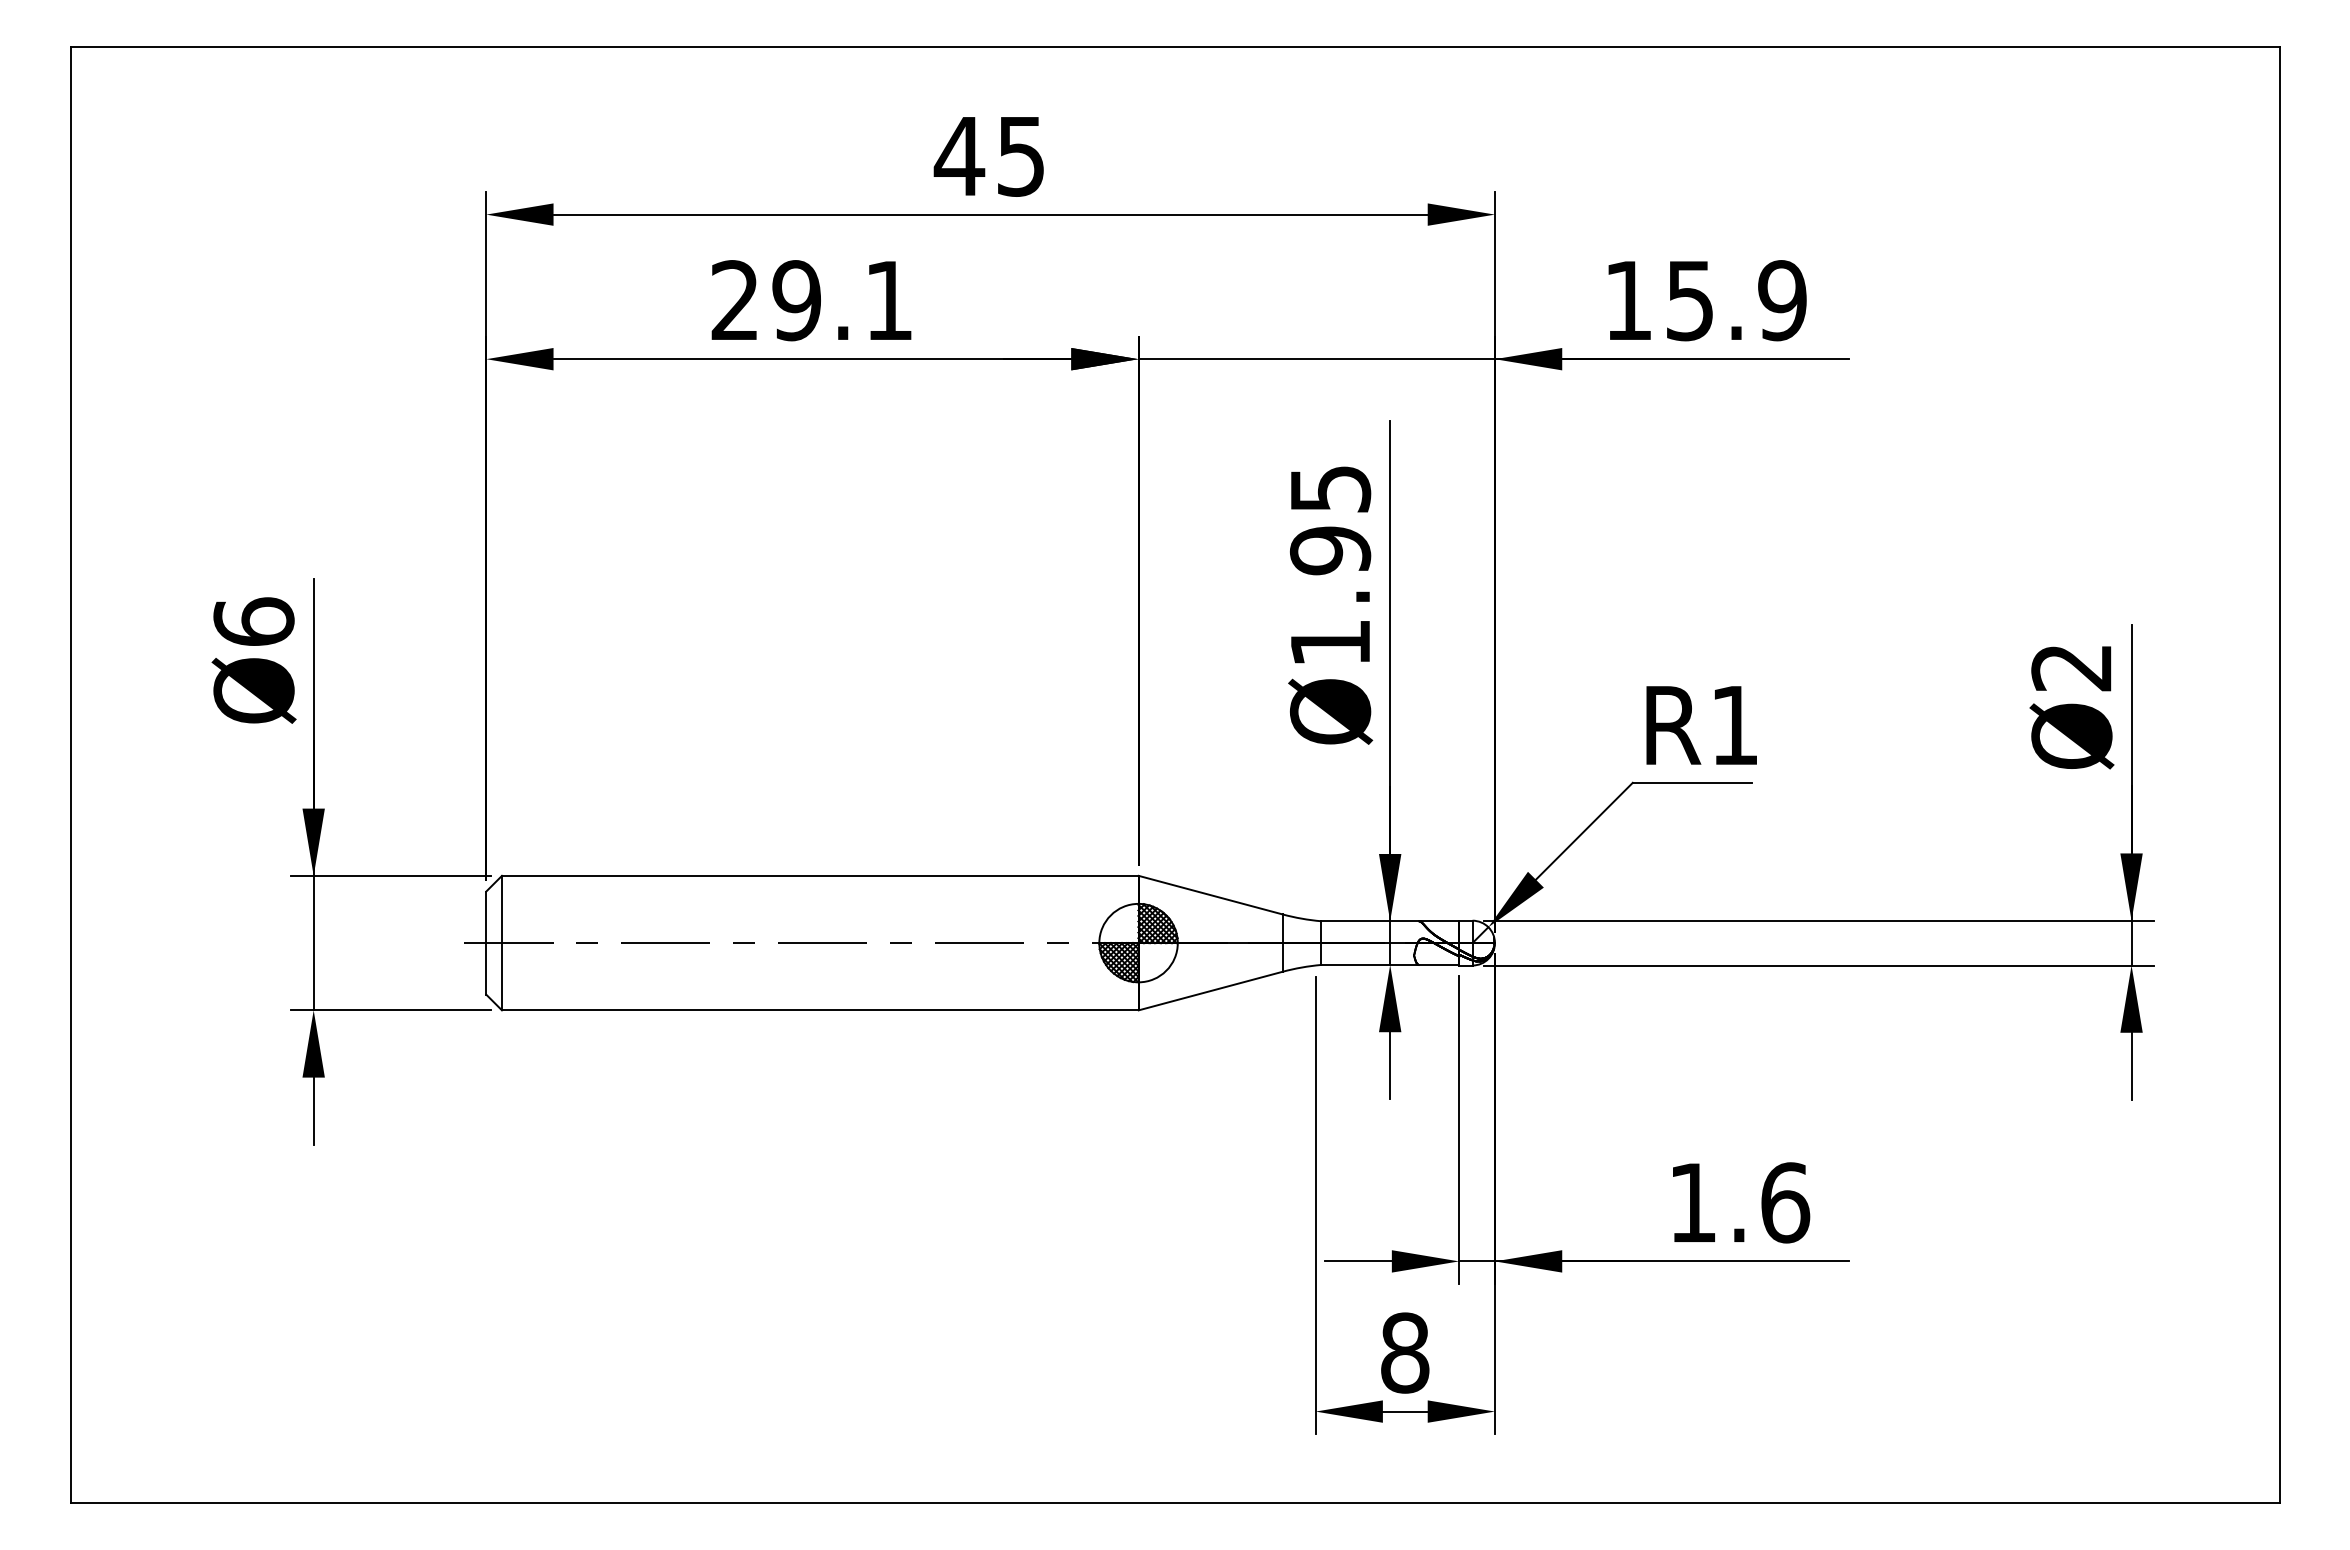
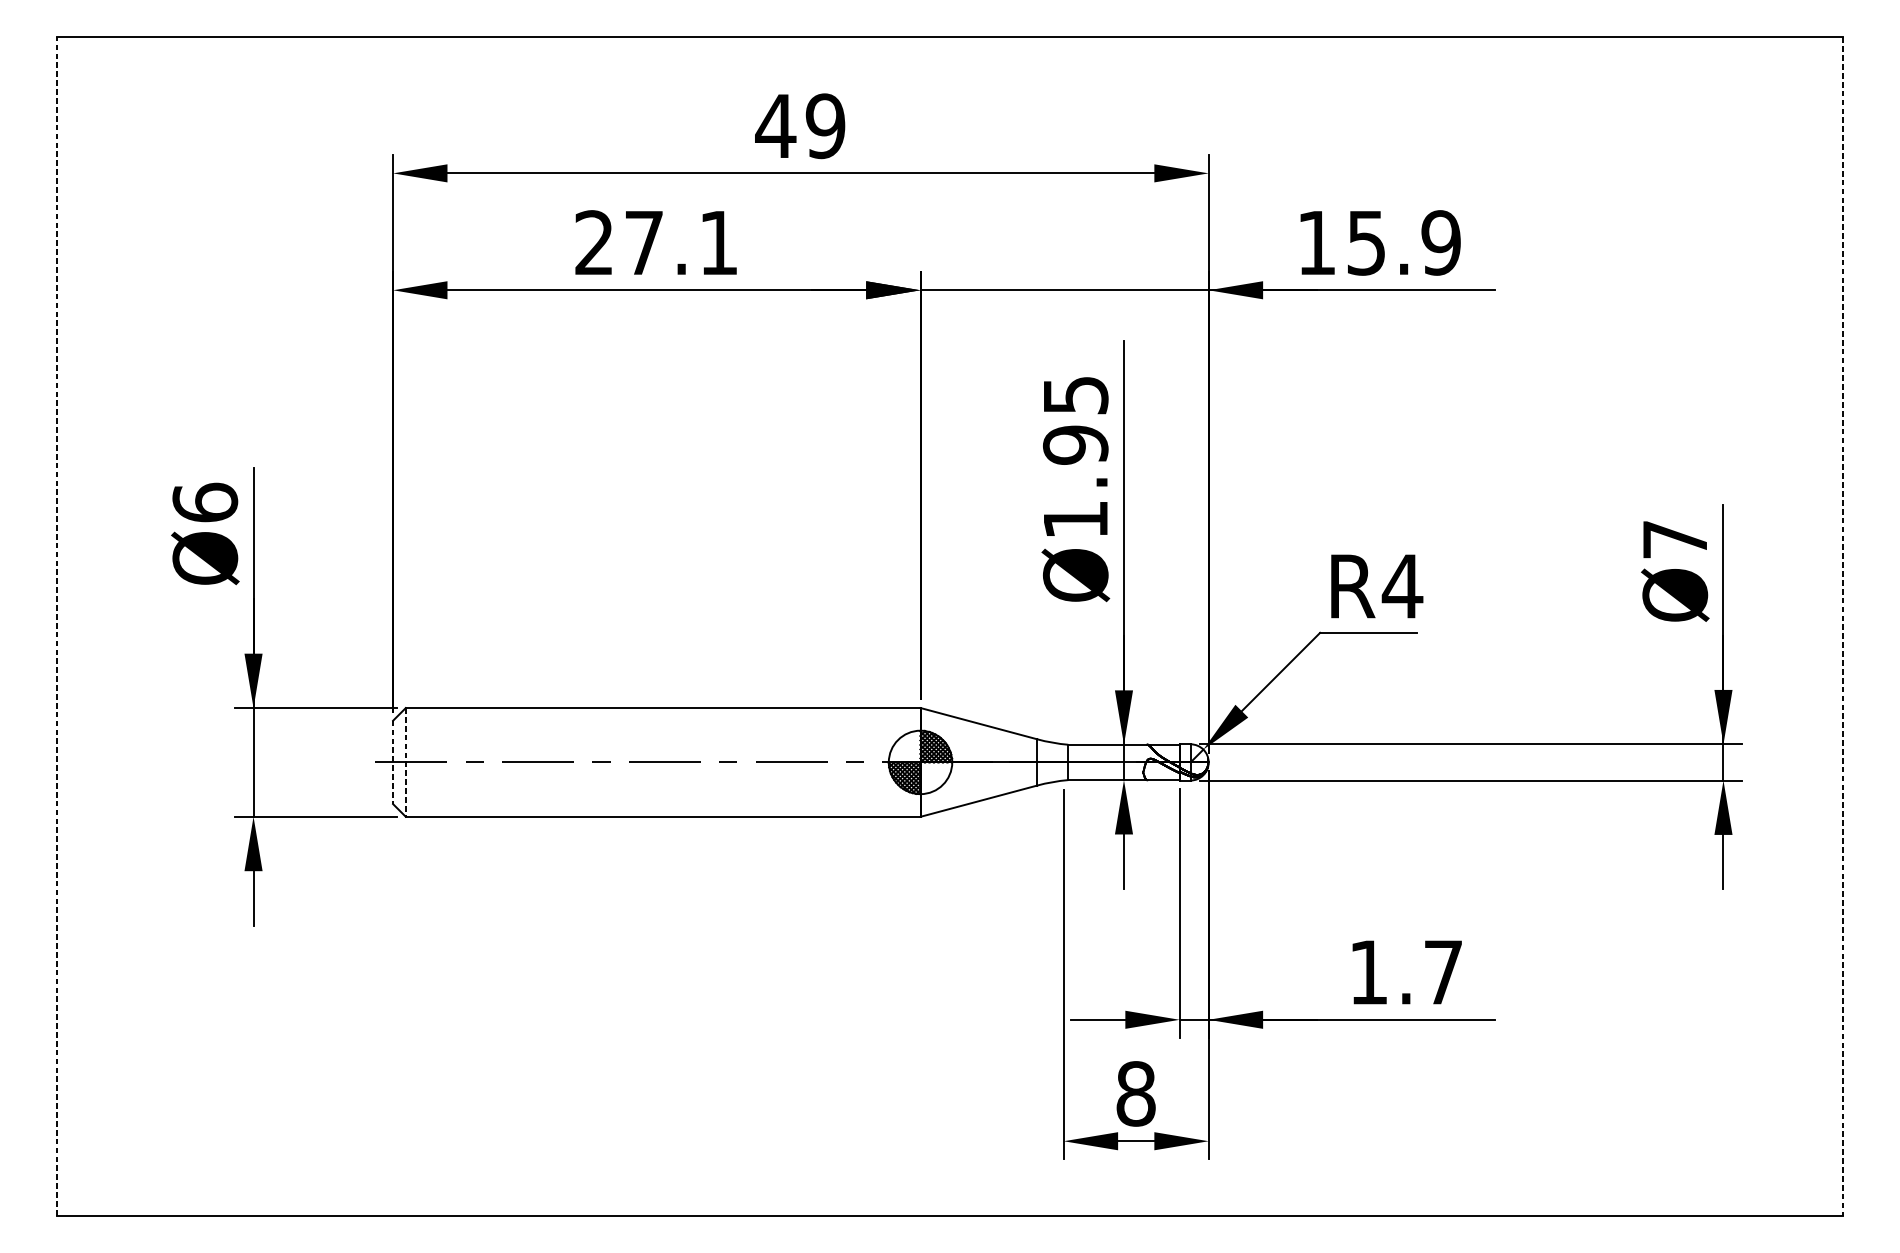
text: (1020, 155) -> (825, 125), 45 -> 49
text: (796, 300) -> (643, 242), 29.1 -> 27.1
text: (2071, 668) -> (1674, 540), Ø2 -> Ø7
text: (1734, 725) -> (1402, 586), R1 -> R4
line: (70, 774) -> (56, 626), solid -> dashed
line: (2279, 775) -> (1843, 626), solid -> dashed
line: (486, 943) -> (393, 762), solid -> dashed
line: (501, 943) -> (405, 762), solid -> dashed
text: (1785, 1202) -> (1443, 972), 1.6 -> 1.7

